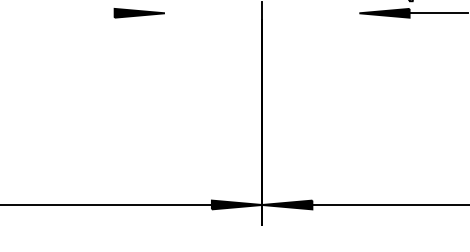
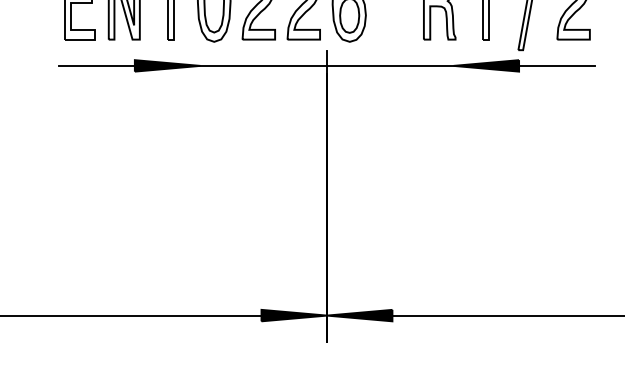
line: (85, 12) -> (96, 65), added
line: (261, 12) -> (326, 65), added

